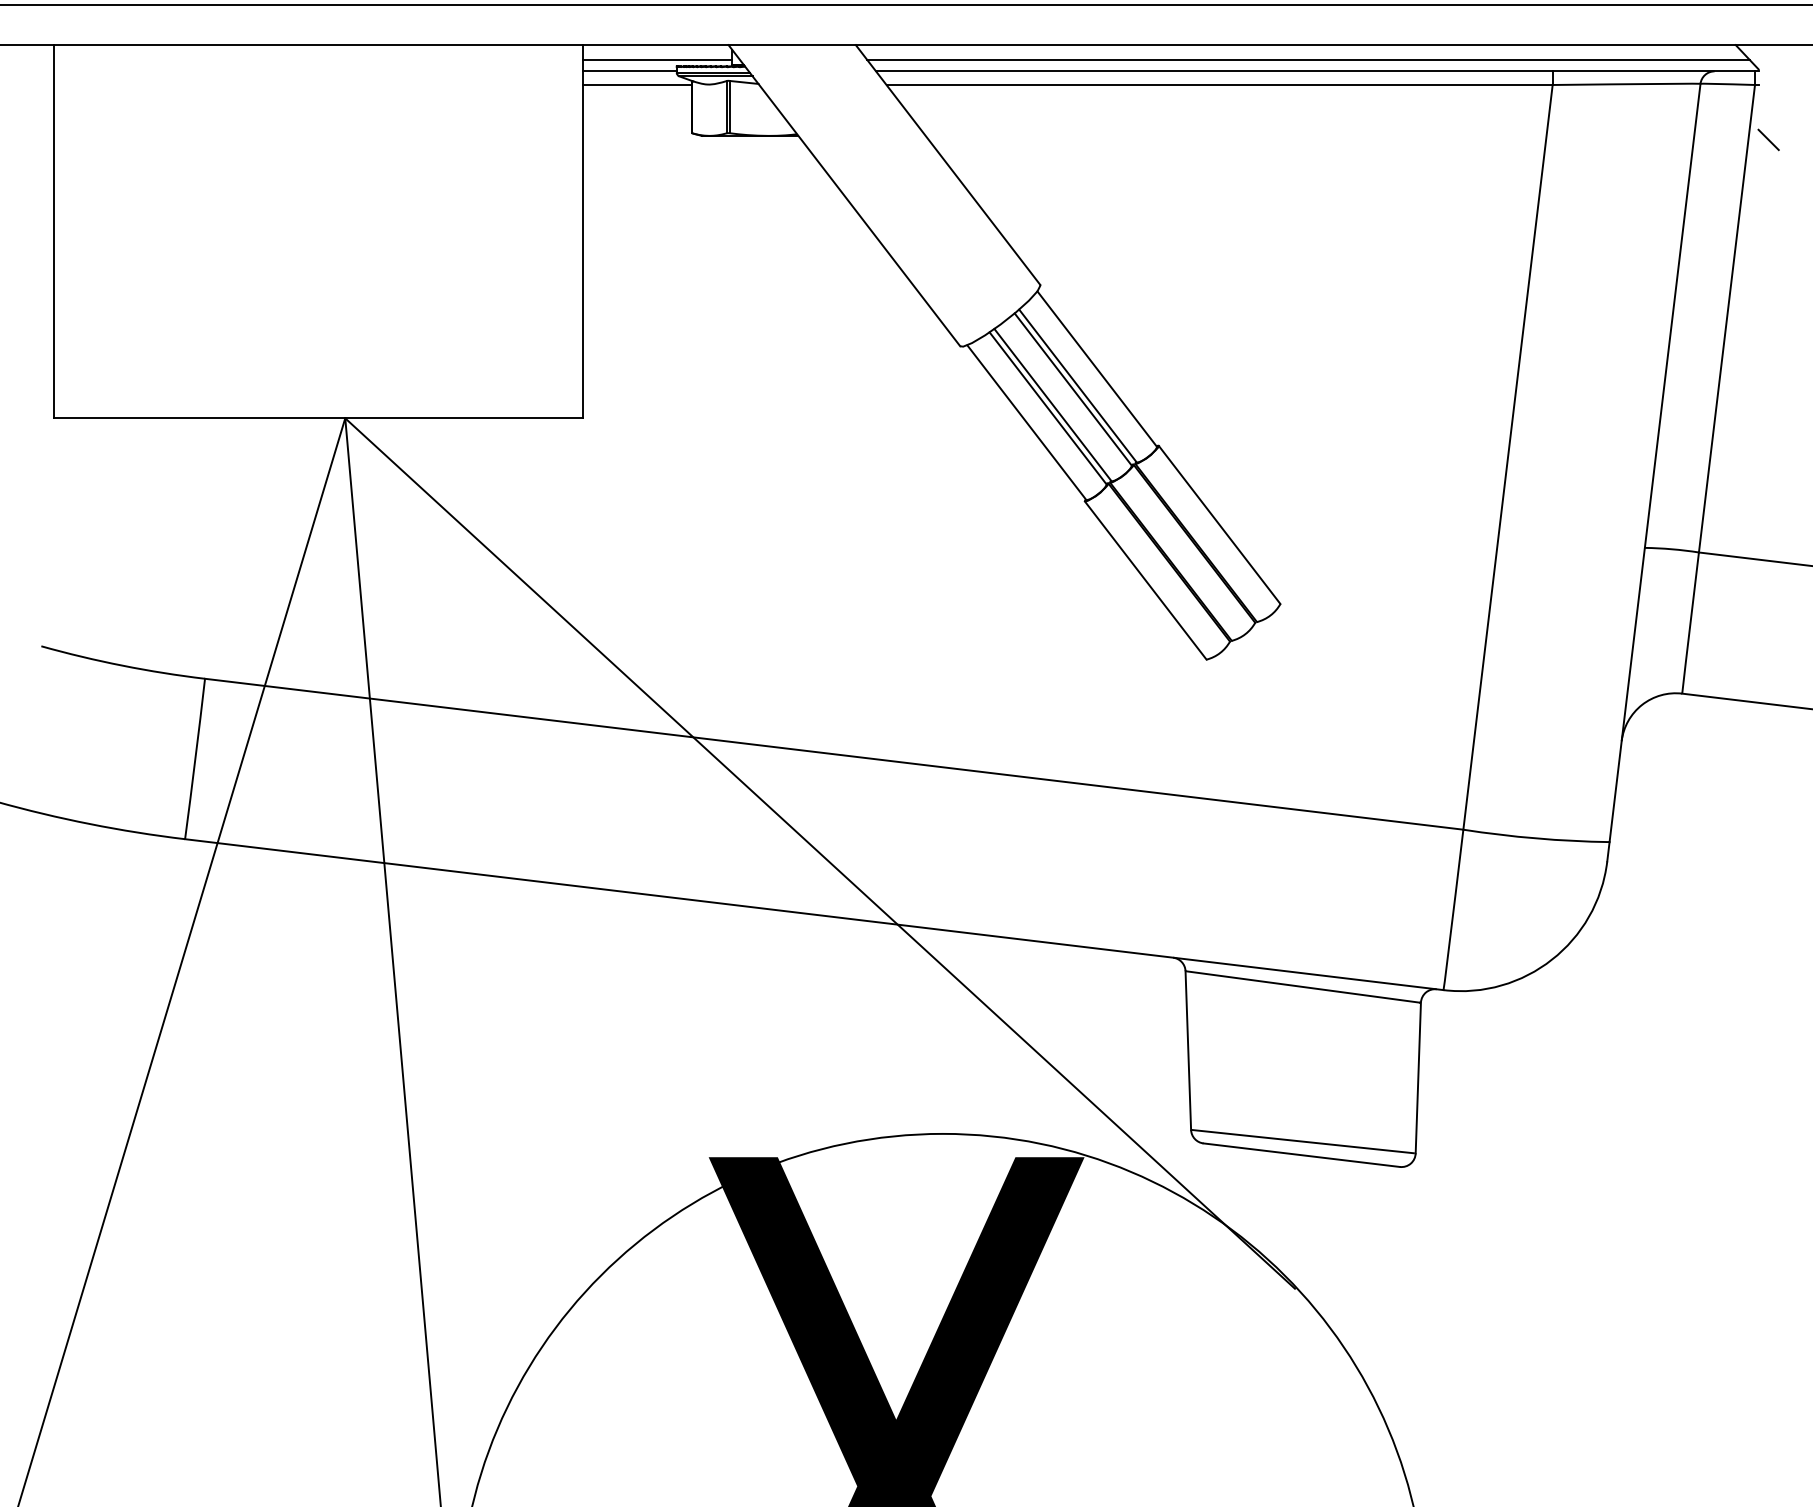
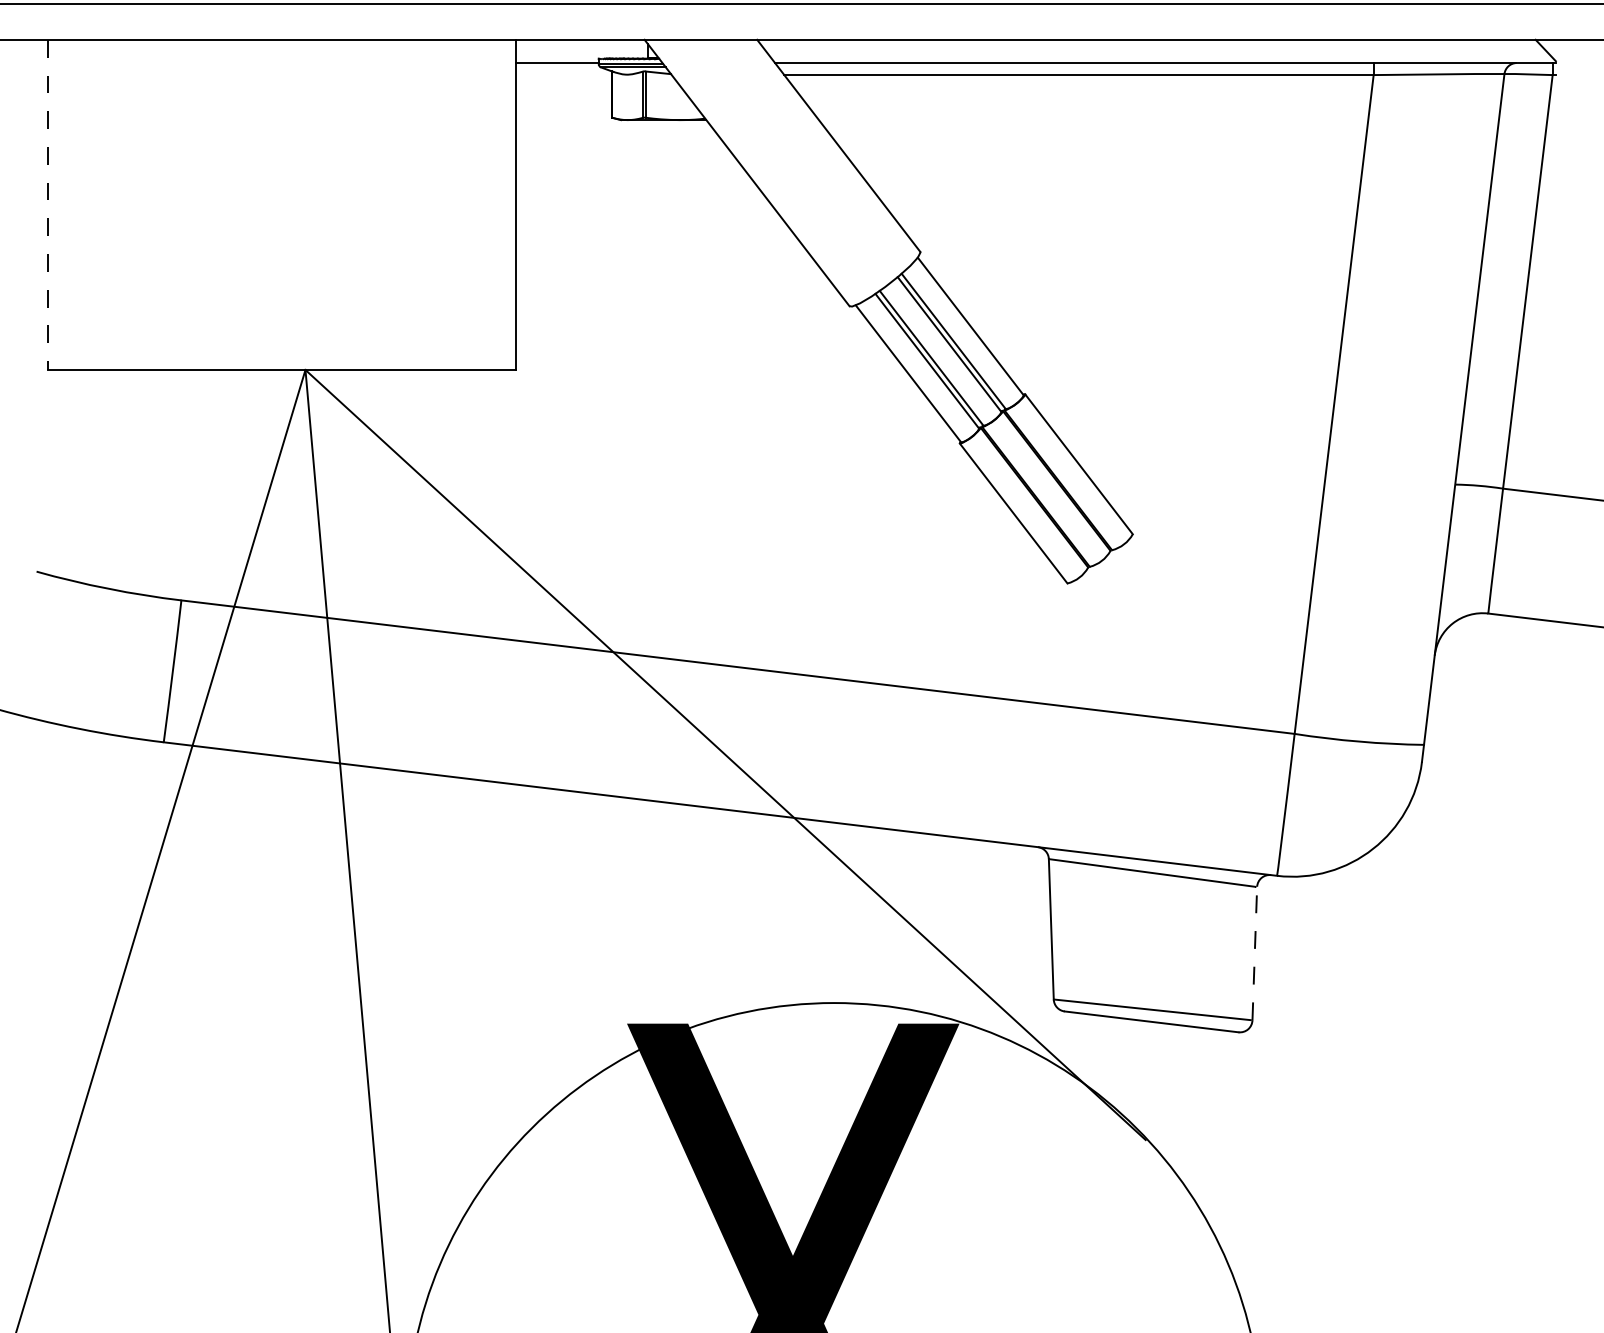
line: (657, 59) -> (581, 52), removed
line: (1308, 59) -> (1157, 52), removed
line: (636, 85) -> (563, 75), removed
line: (1768, 139) -> (1564, 123), removed
line: (54, 231) -> (48, 204), solid -> dashed
line: (1418, 1077) -> (1254, 953), solid -> dashed

